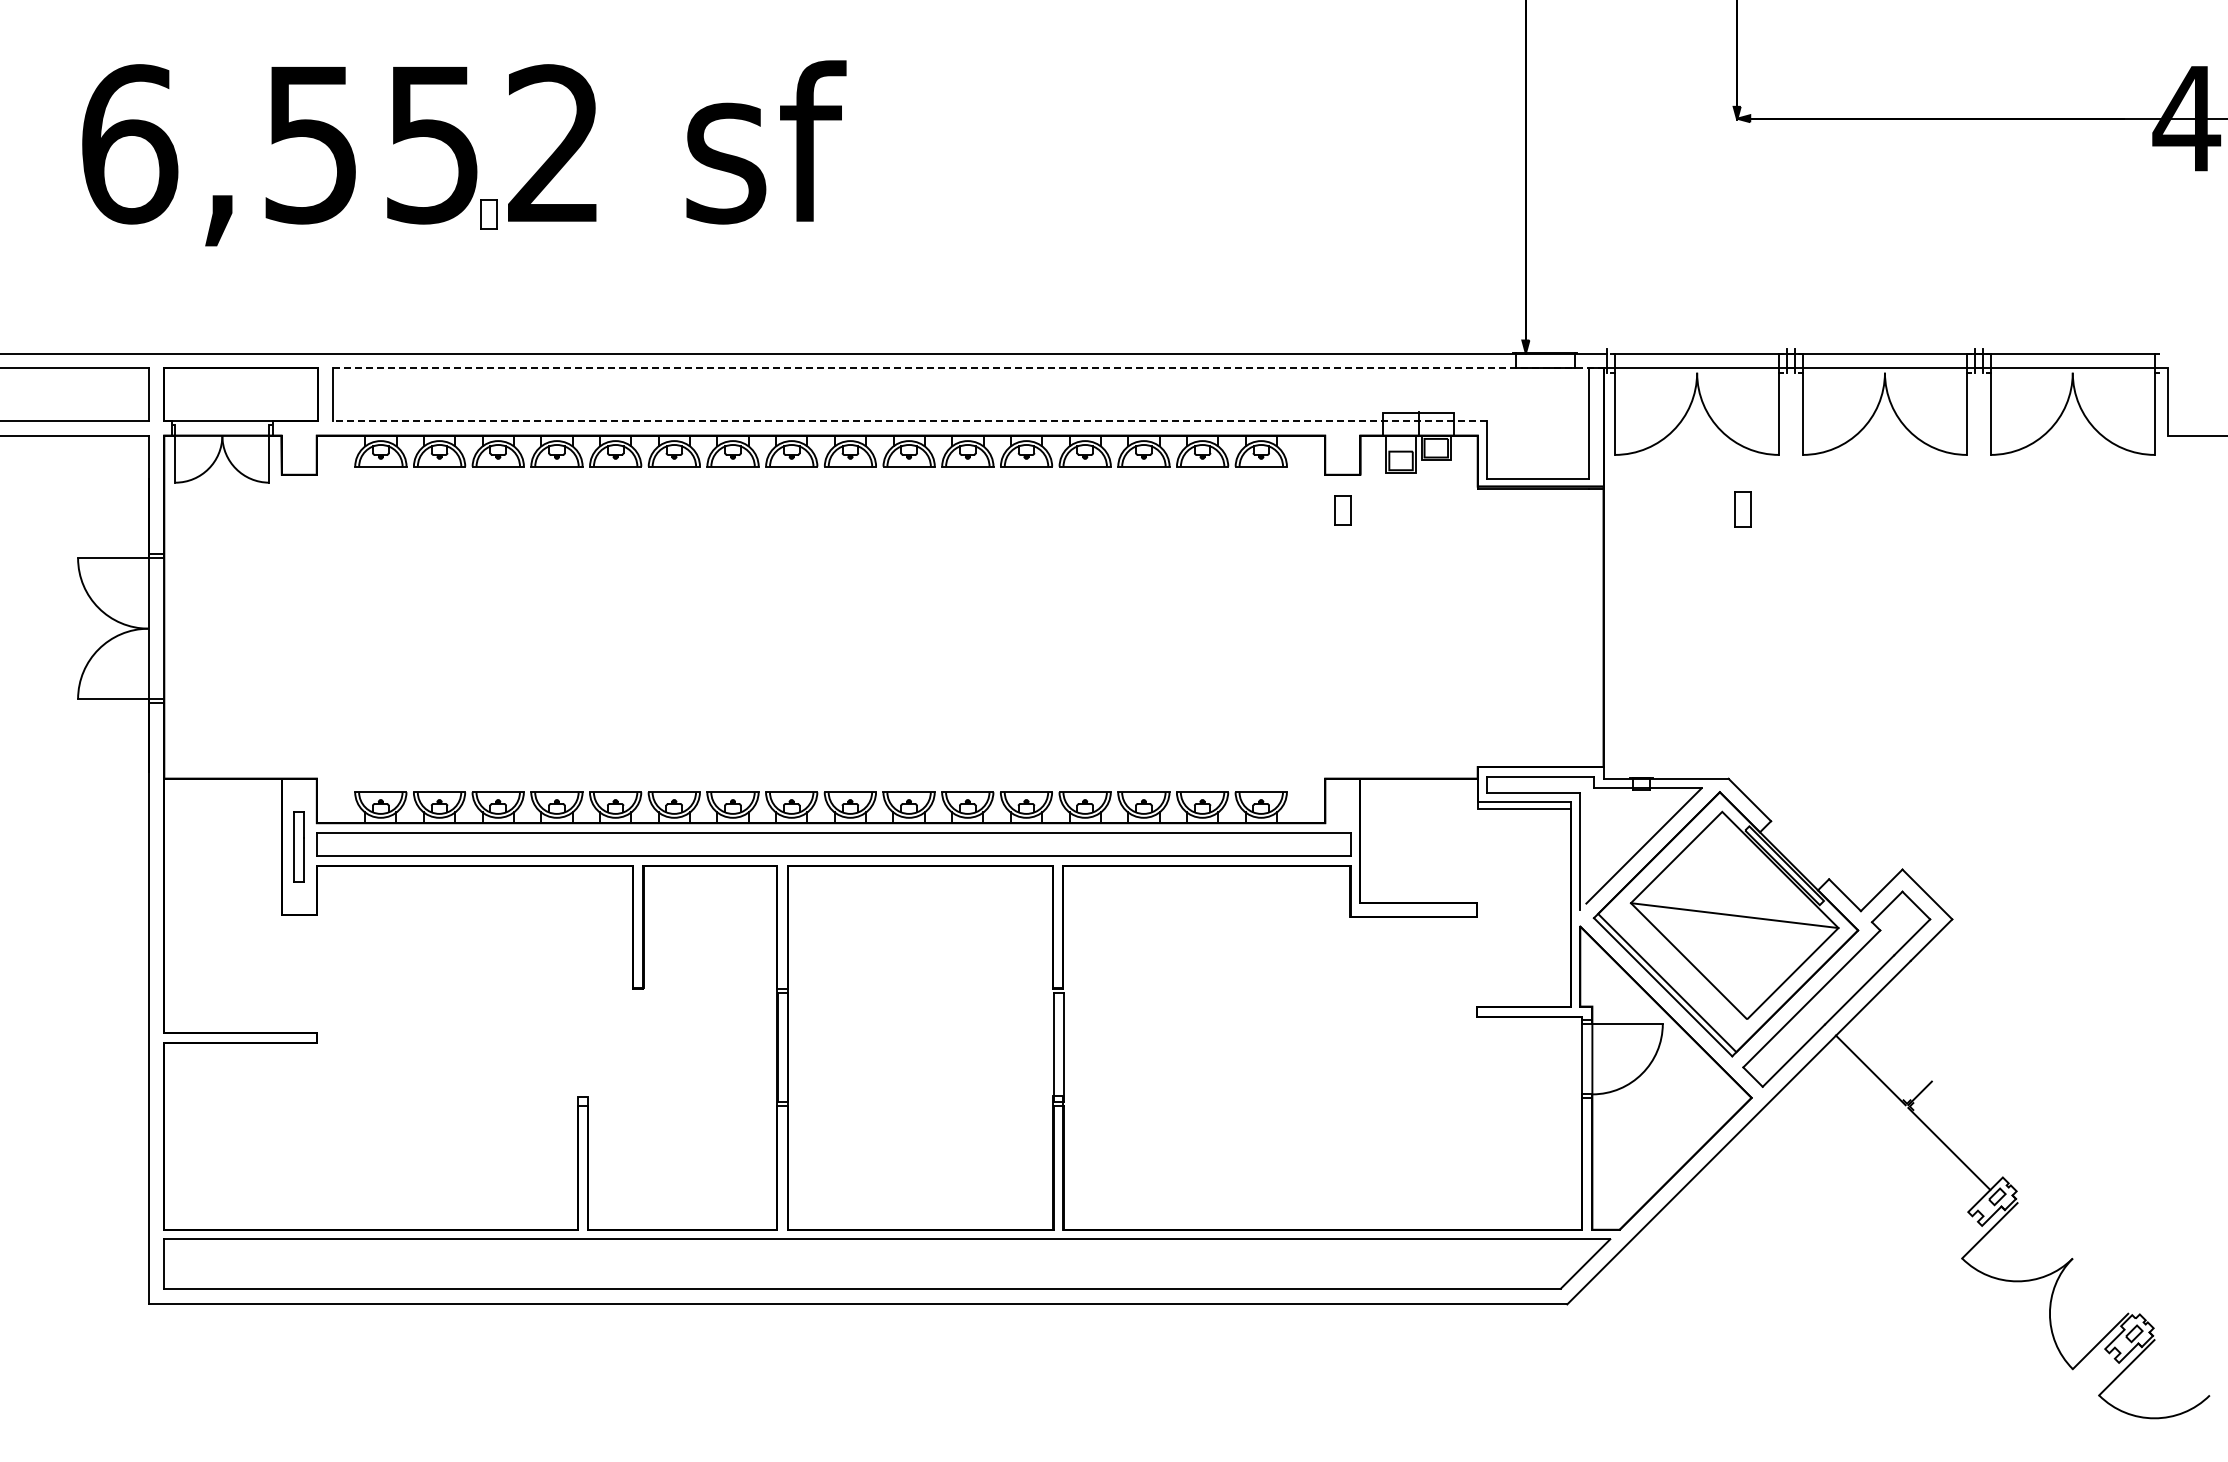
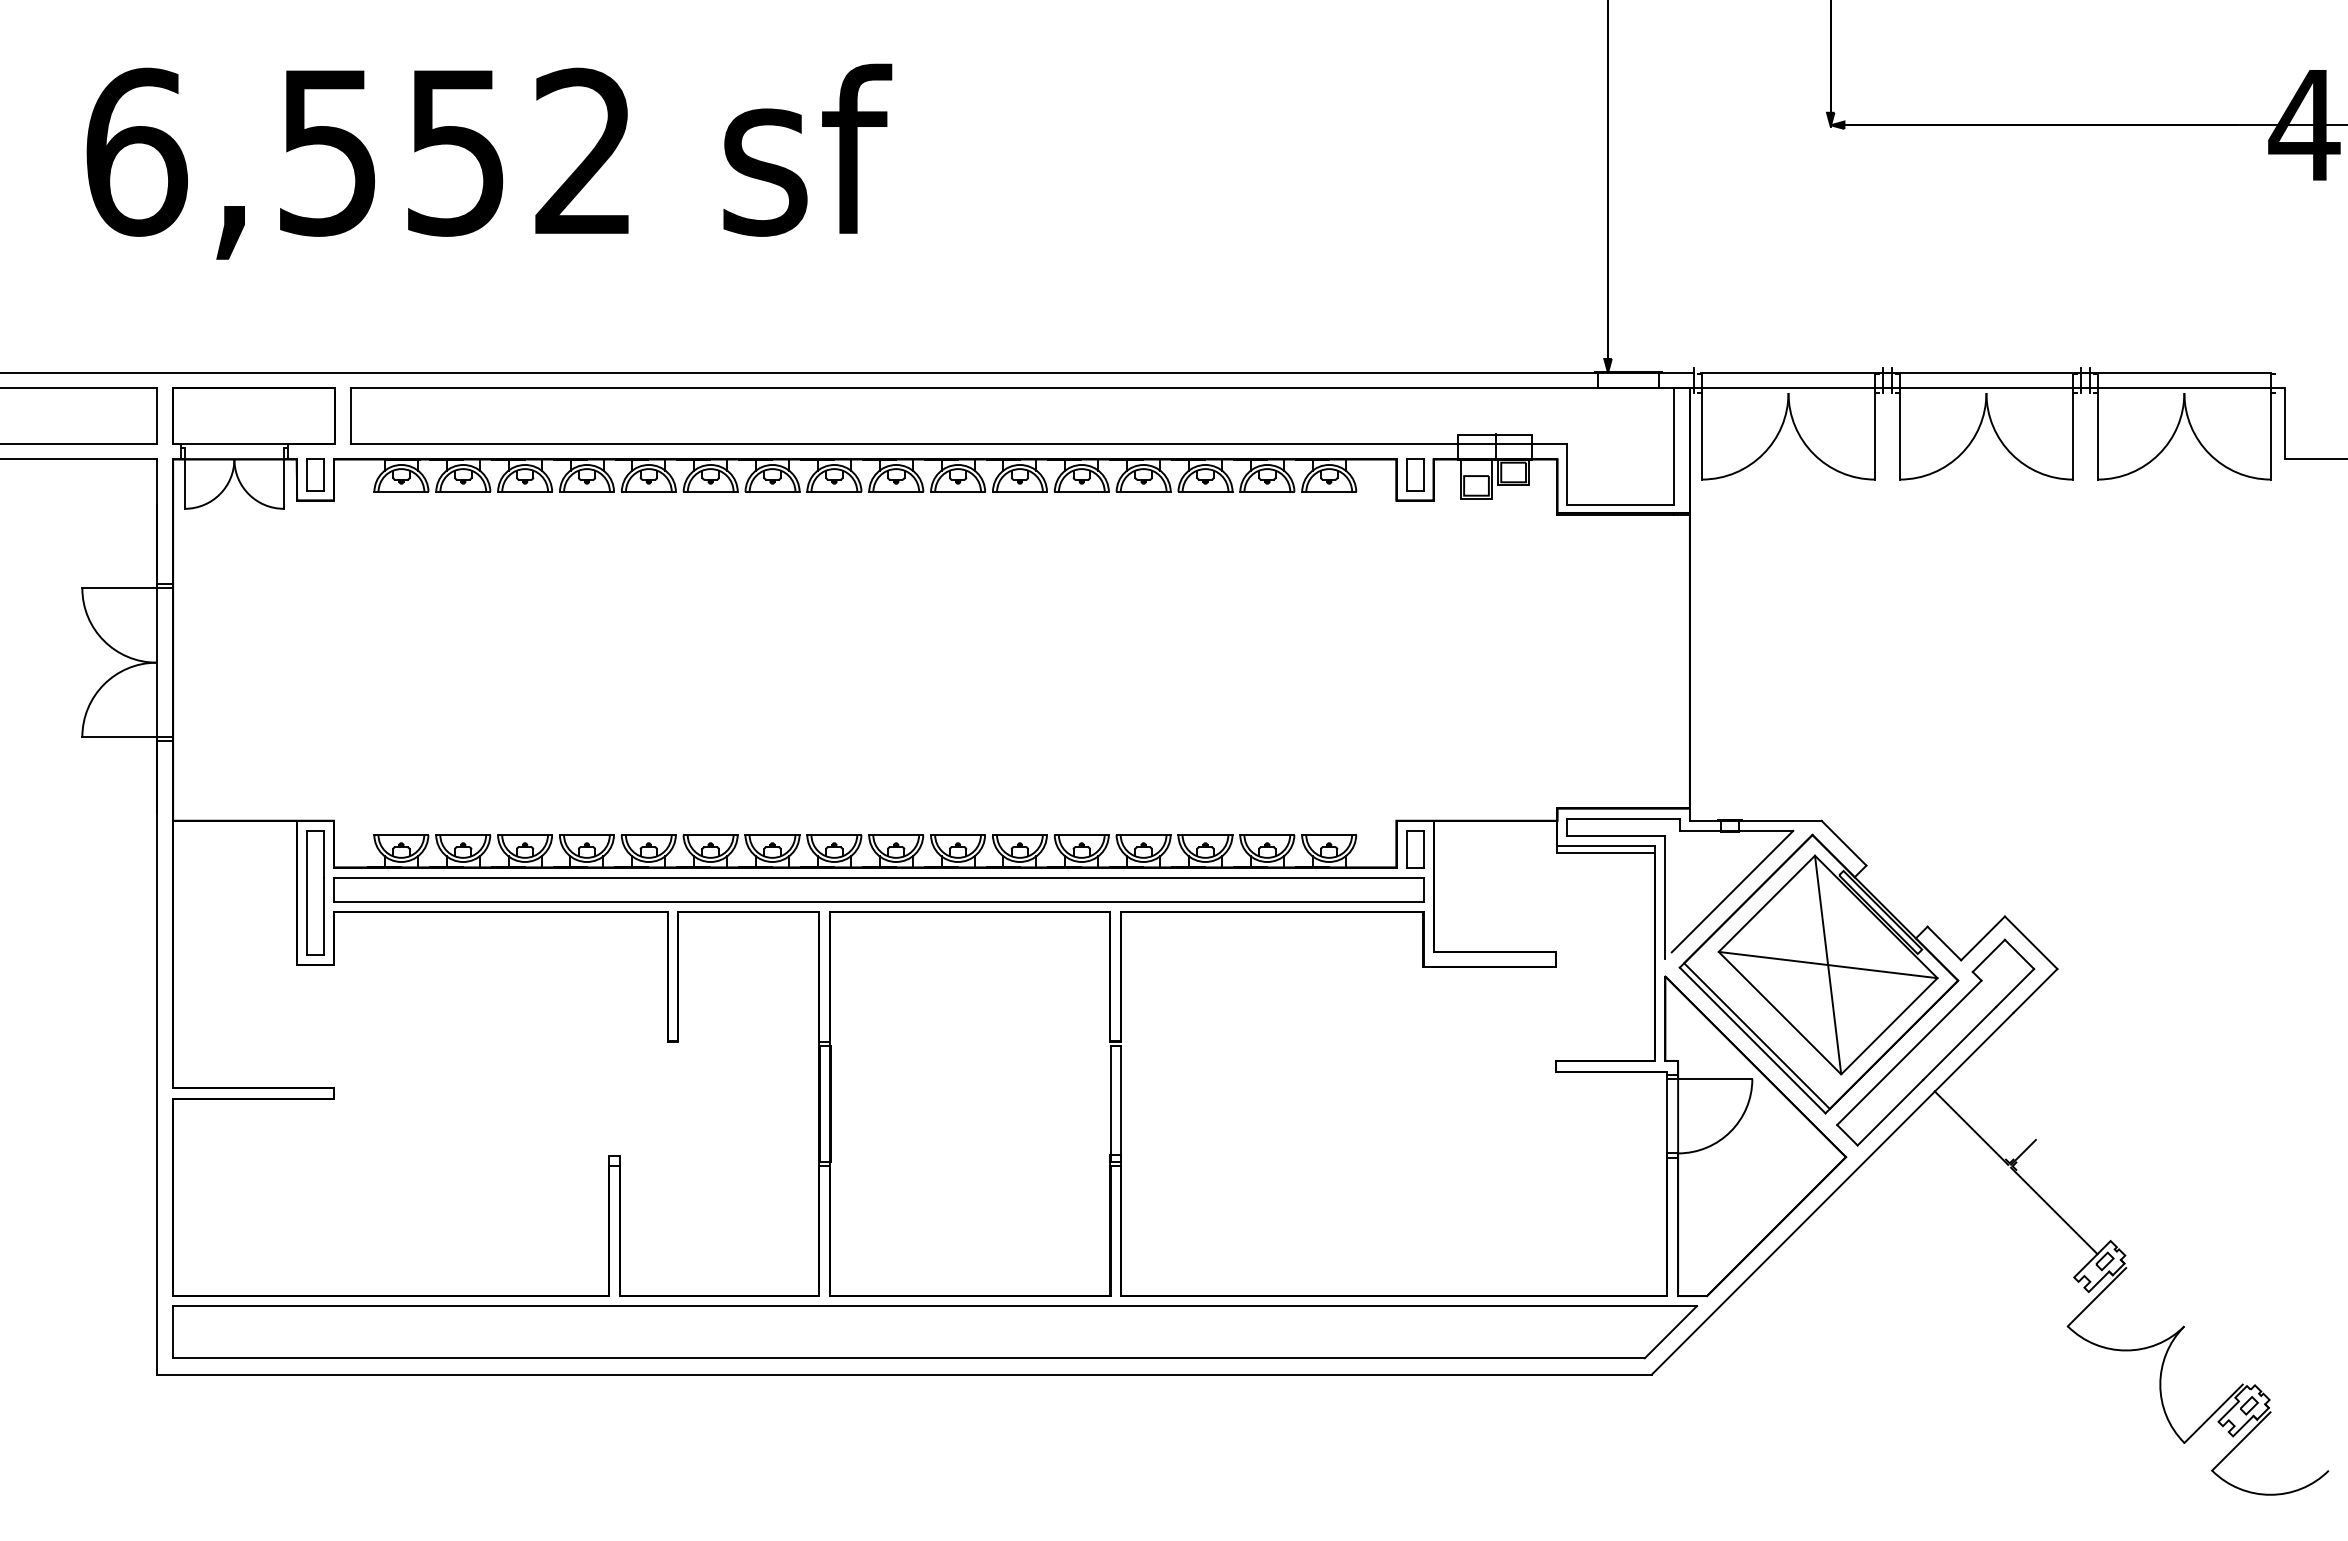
part: (488, 214) -> (314, 474), moved
line: (970, 368) -> (1022, 388), dashed -> solid
line: (910, 420) -> (959, 443), dashed -> solid
part: (1742, 509) -> (1414, 849), moved
part: (1342, 510) -> (1414, 474), moved
part: (298, 846) -> (314, 892), size x1.67
line: (1734, 915) -> (1827, 964), added

